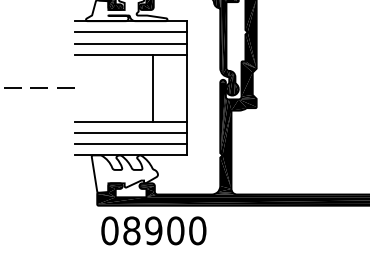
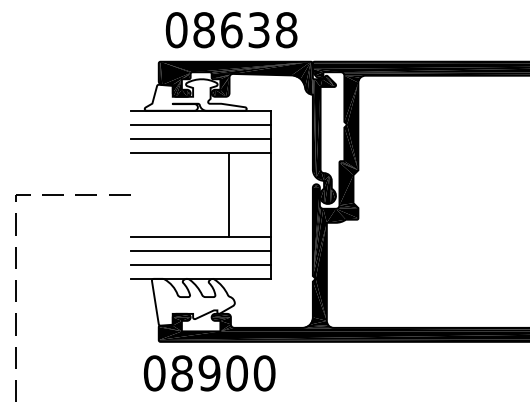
text: (153, 230) -> (209, 373), moved

